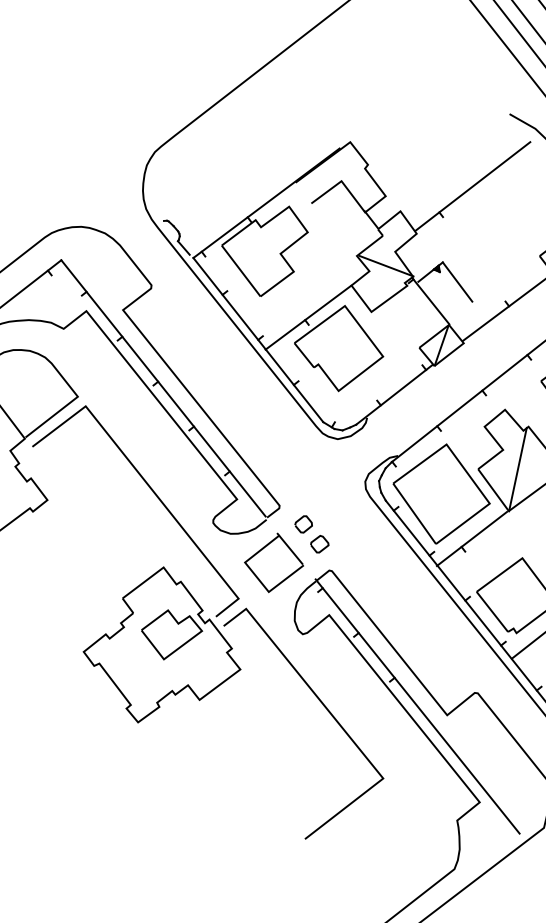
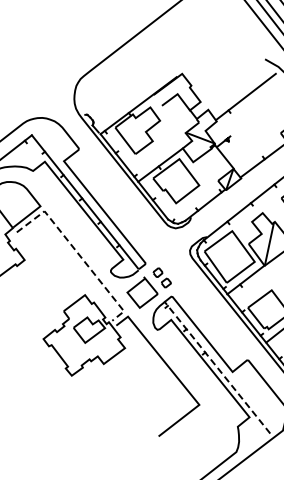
line: (456, 281) -> (237, 146), removed
line: (150, 489) -> (78, 254), solid -> dashed
line: (418, 706) -> (217, 367), solid -> dashed

